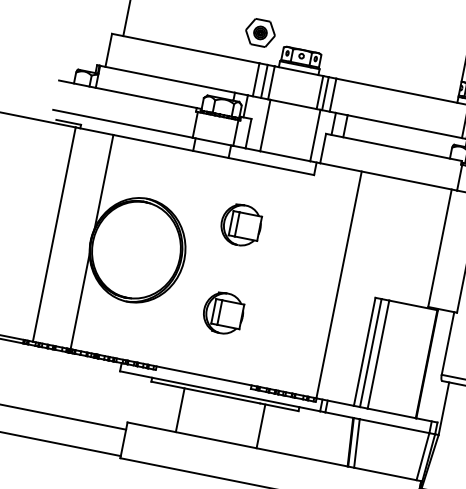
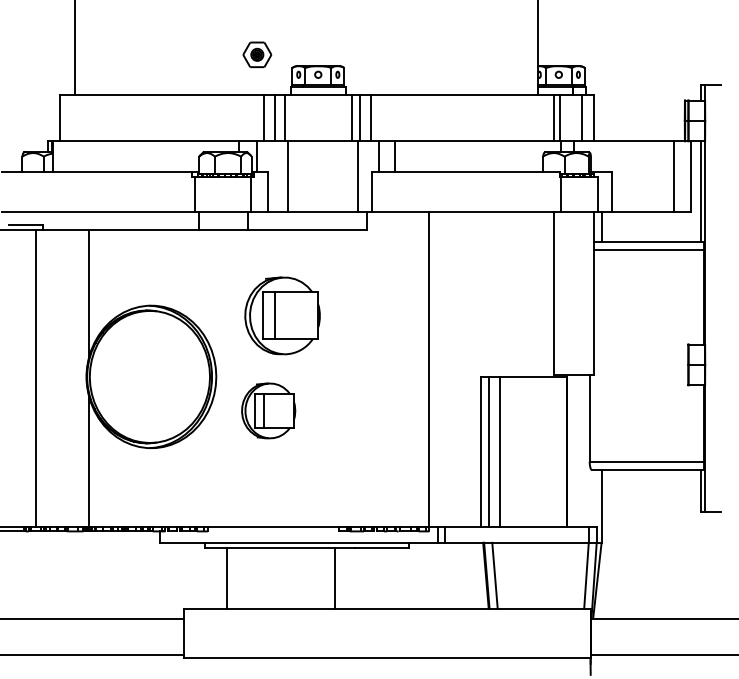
part: (260, 32) -> (257, 54), size x0.7
part: (241, 224) -> (282, 315), size x1.4
part: (223, 312) -> (268, 410), moved
line: (180, 410) -> (226, 578), moved
line: (260, 426) -> (334, 578), moved

